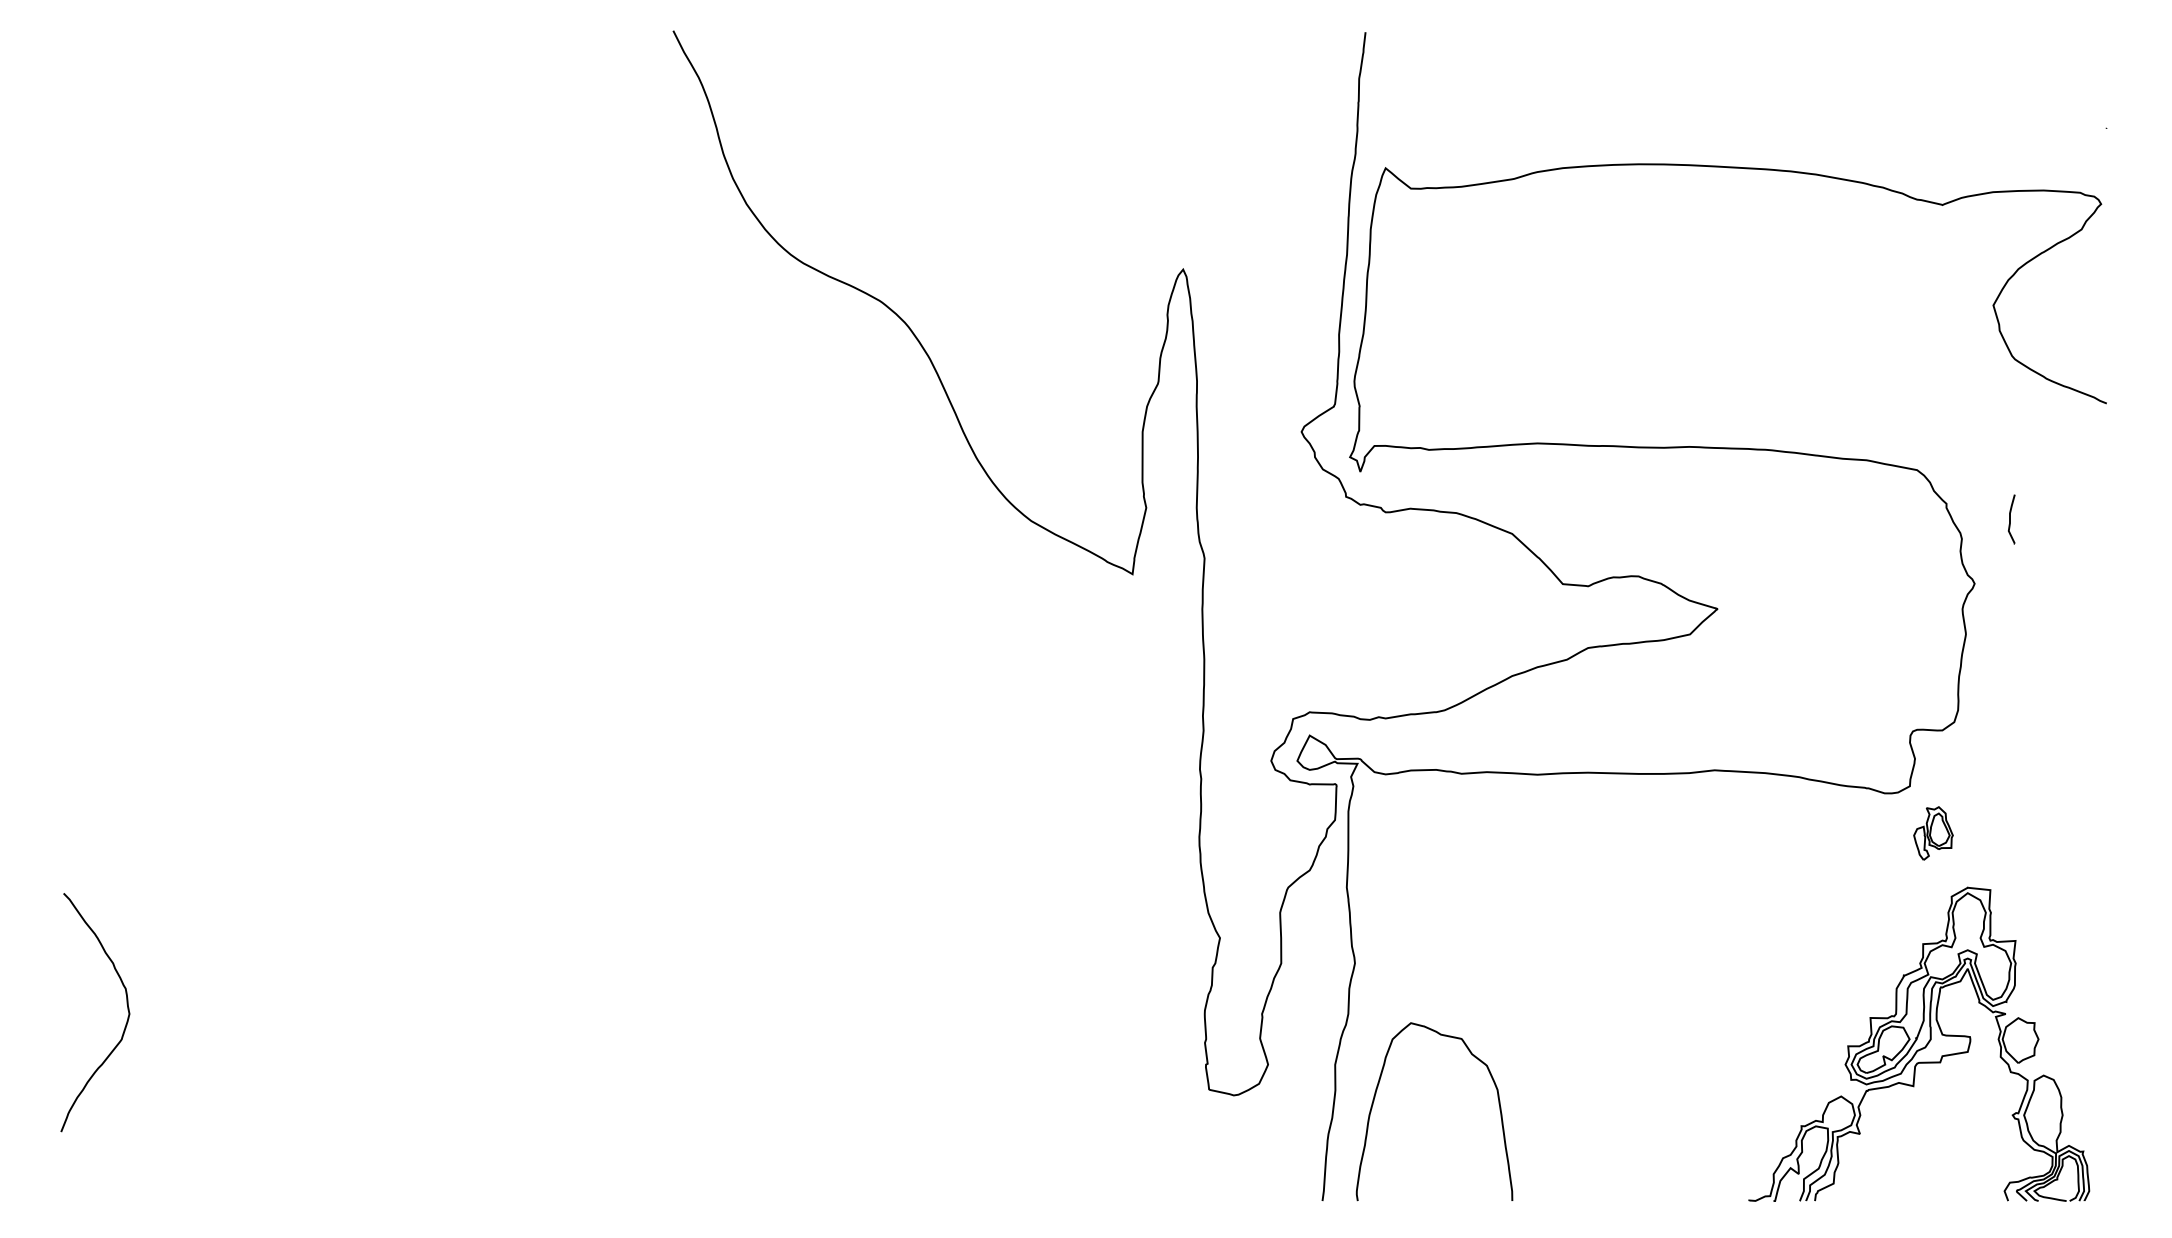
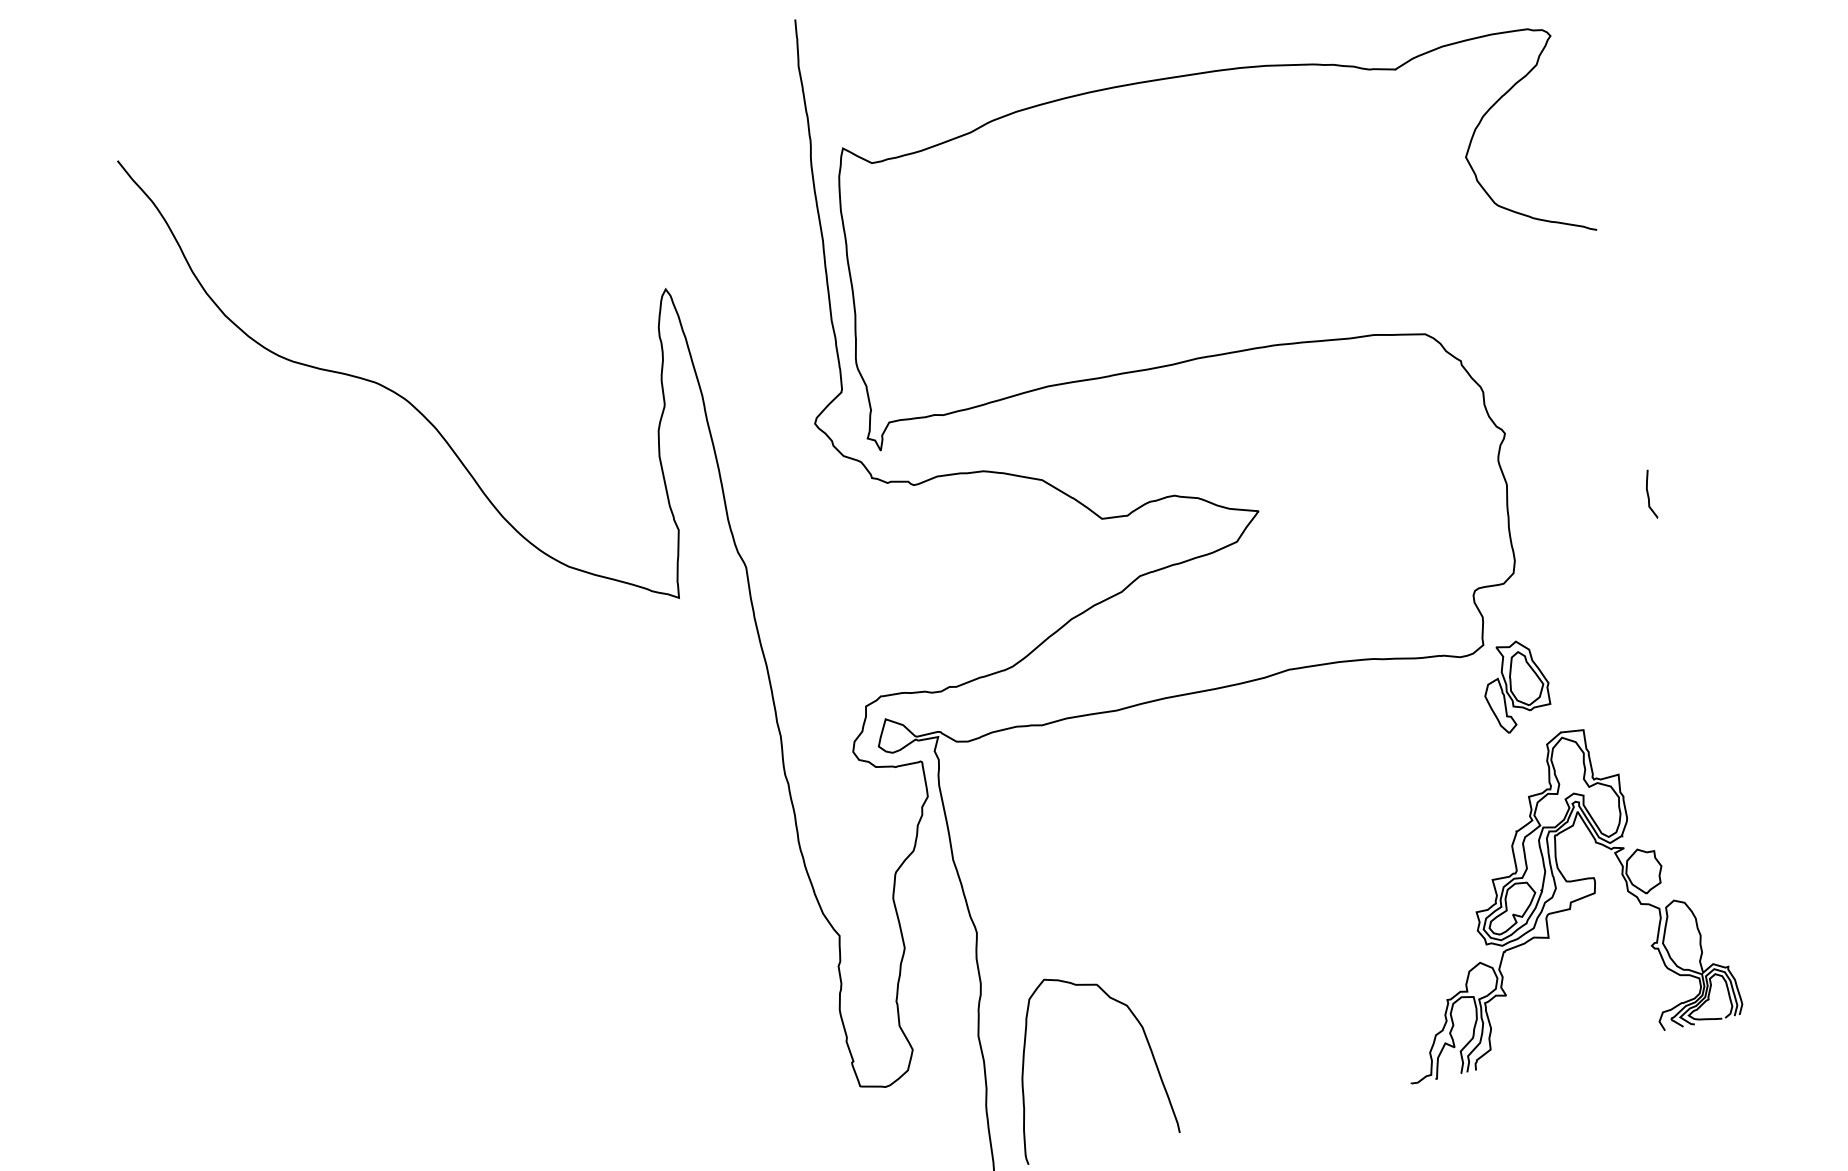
curve: (2010, 519) -> (1648, 495), moved
part: (1933, 833) -> (1516, 686), size x1.67

